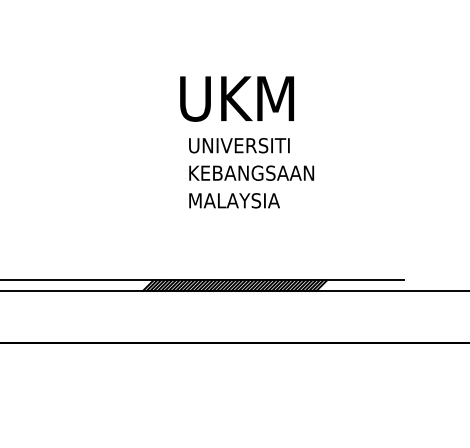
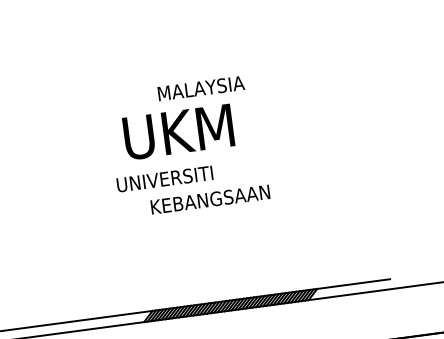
text: (236, 98) -> (178, 131), moved
text: (239, 145) -> (165, 178), moved
text: (251, 172) -> (210, 198), moved
text: (234, 200) -> (201, 88), moved

